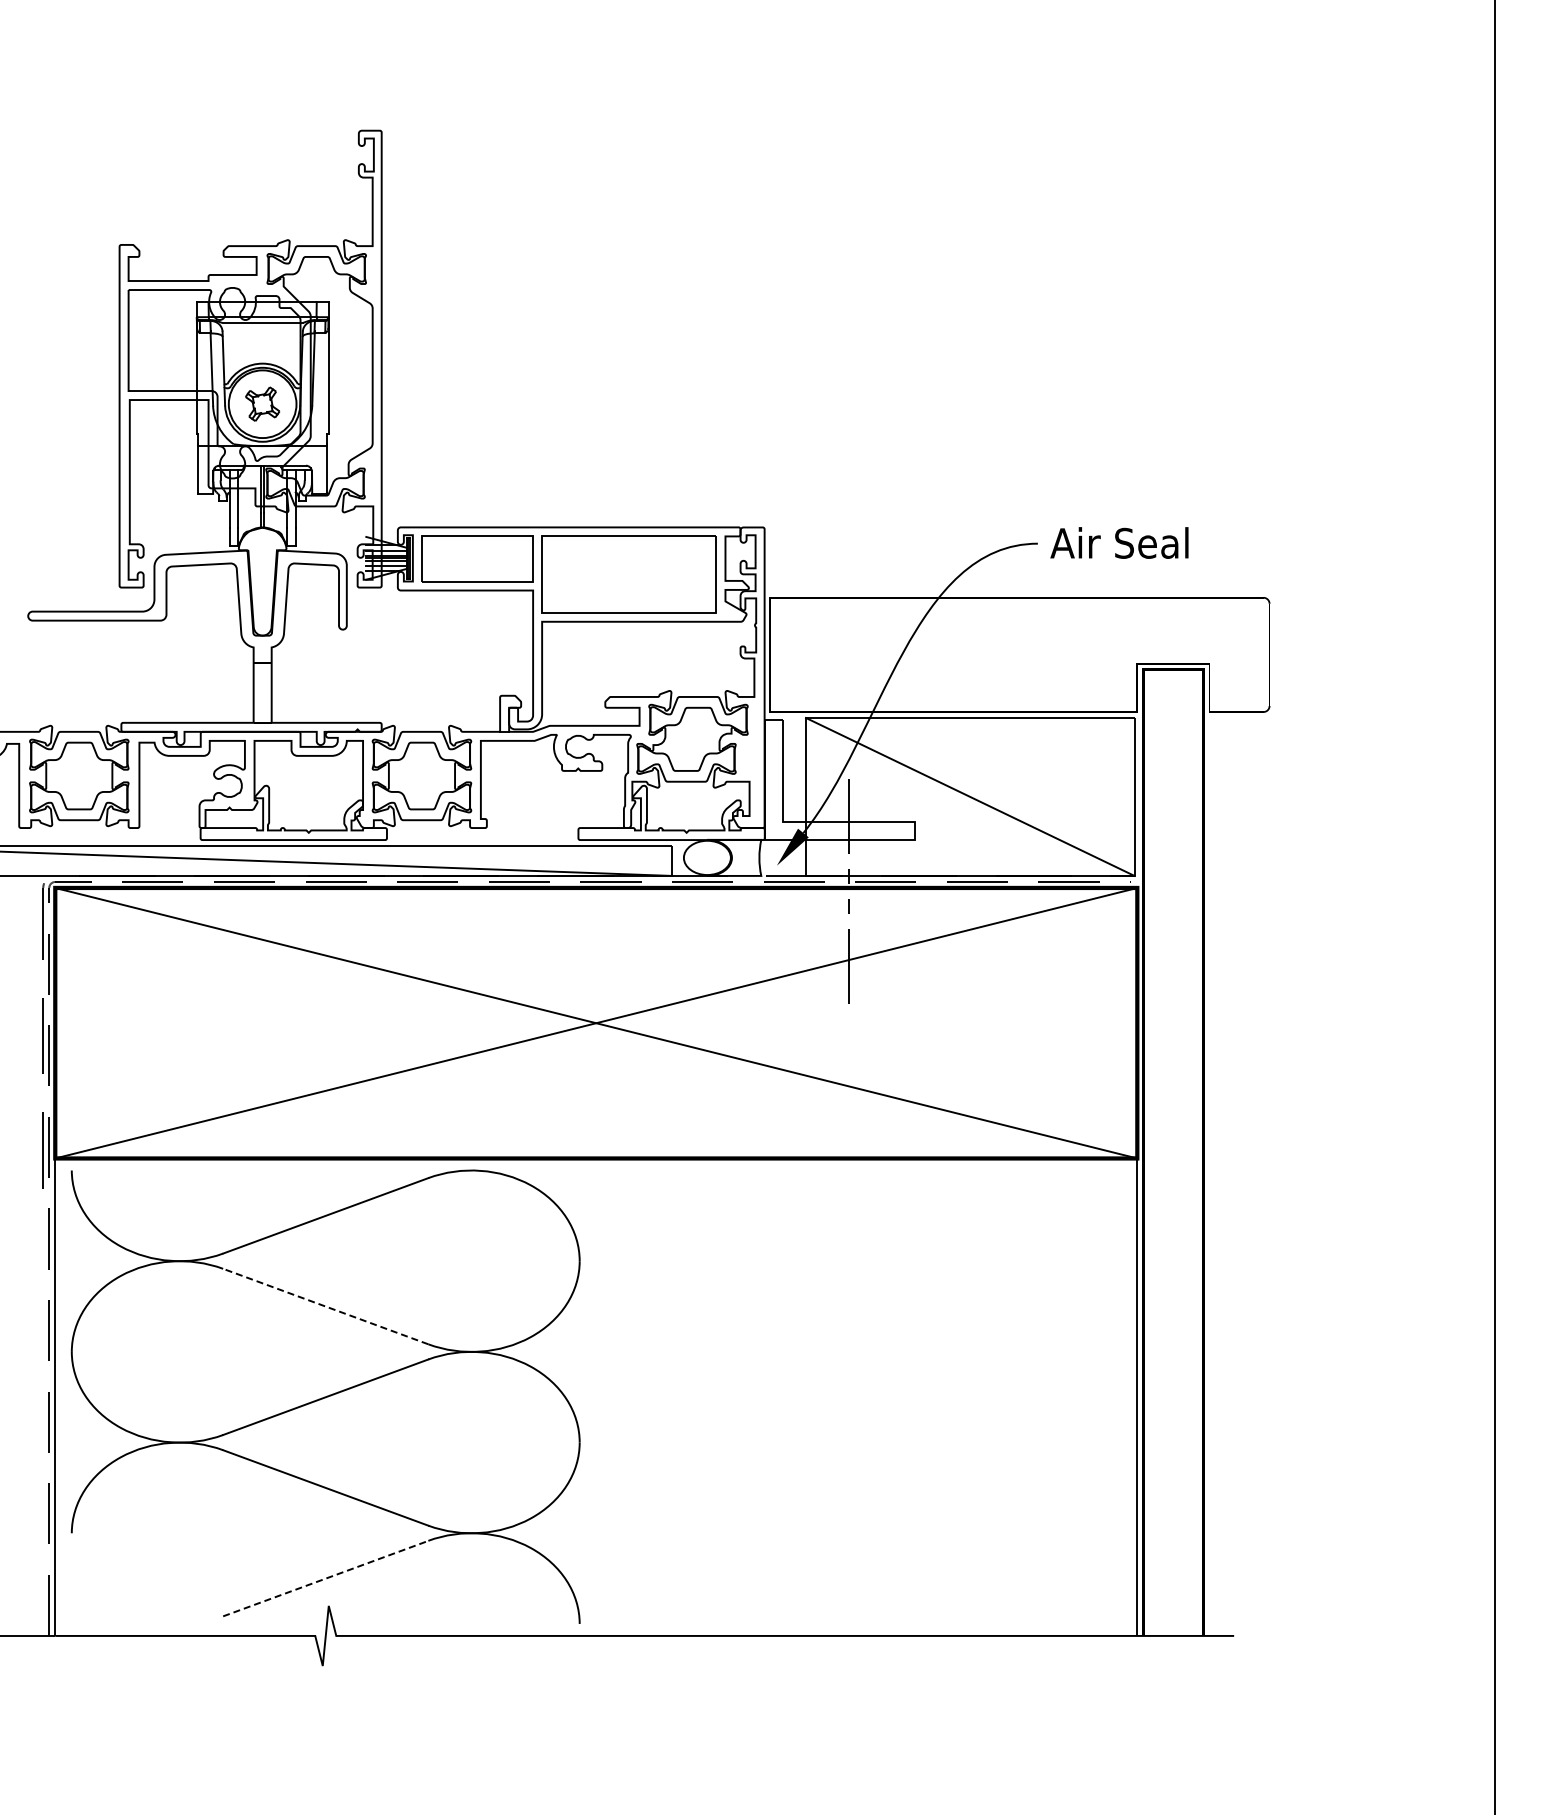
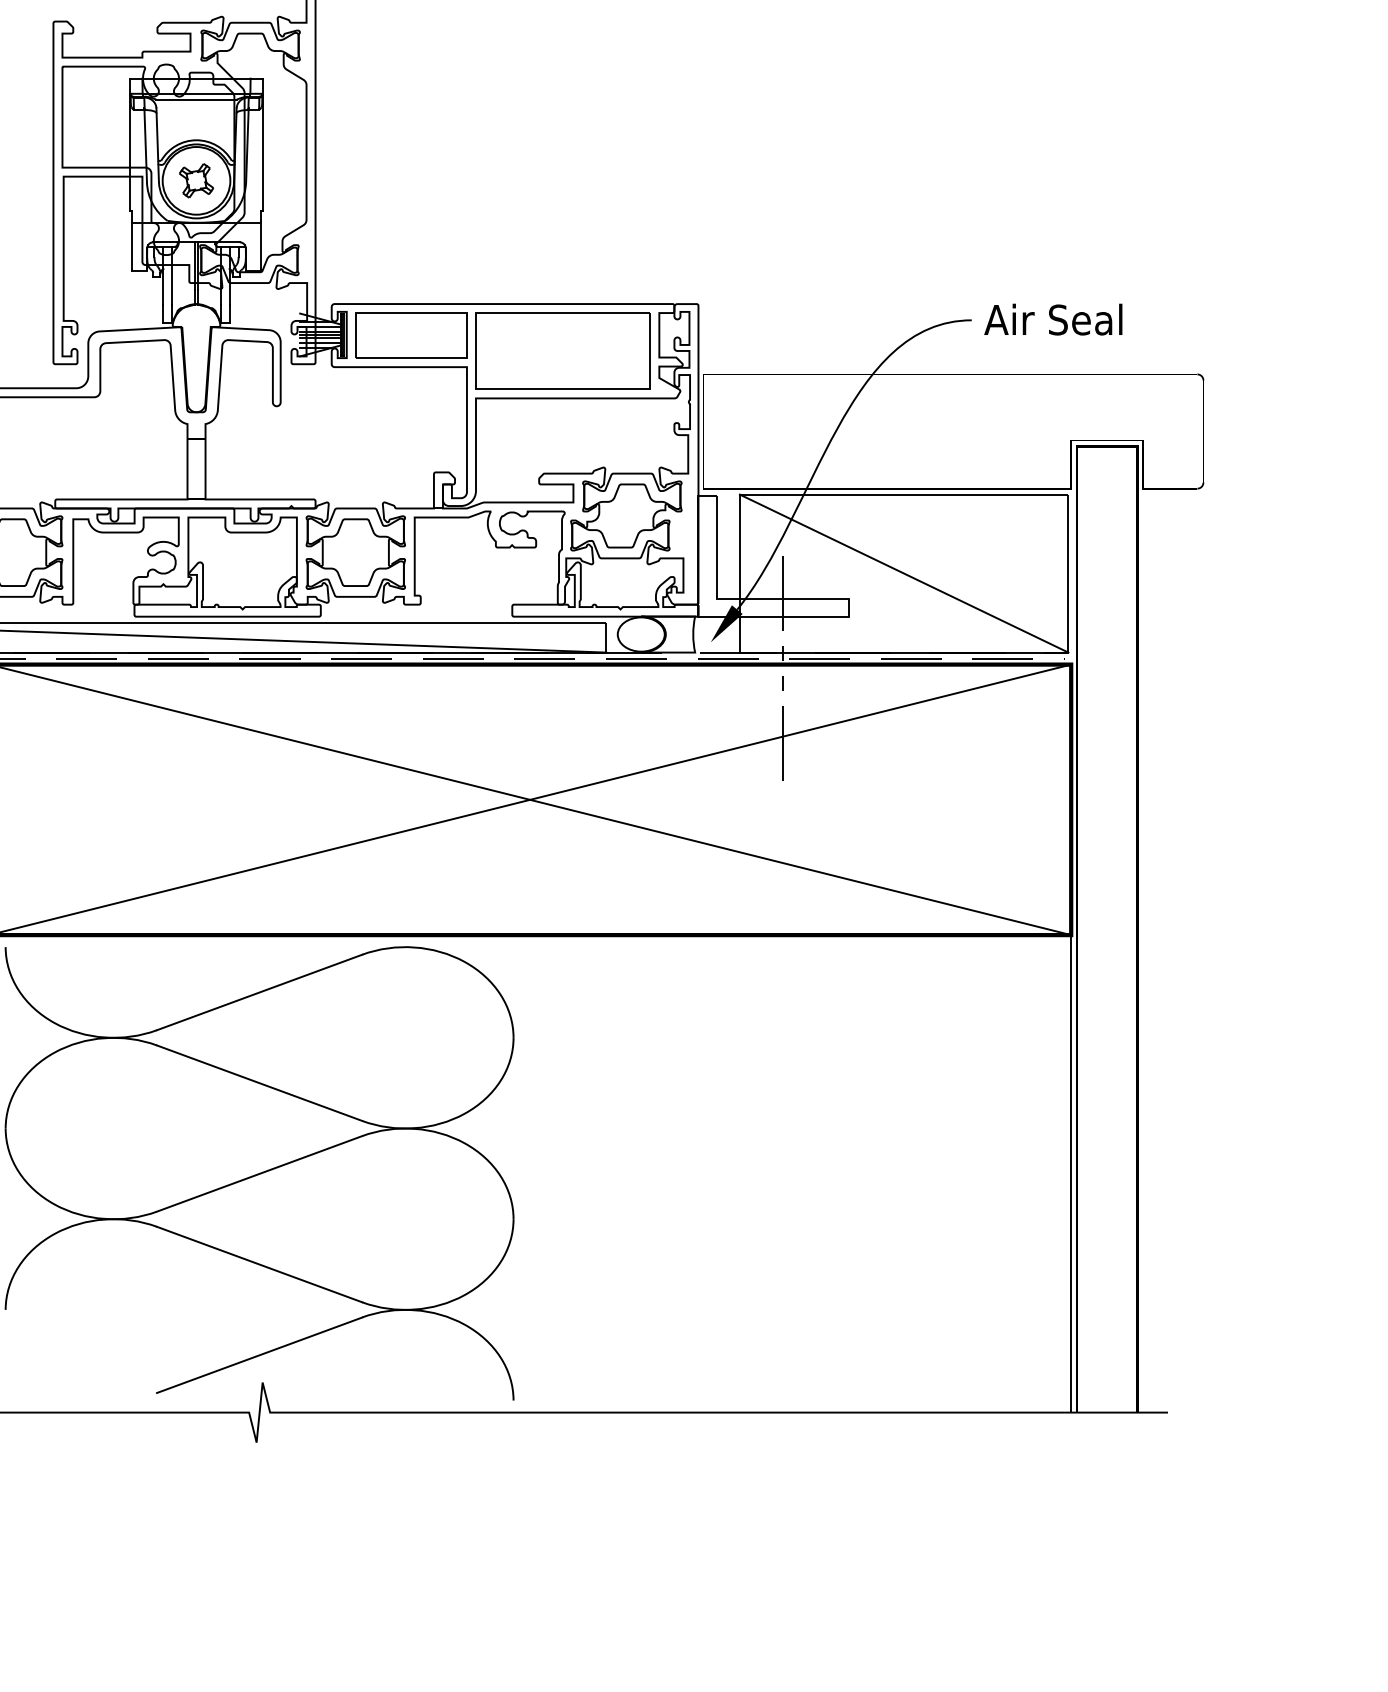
line: (325, 1306) -> (259, 1083), dashed -> solid
line: (326, 1578) -> (260, 1355), dashed -> solid

